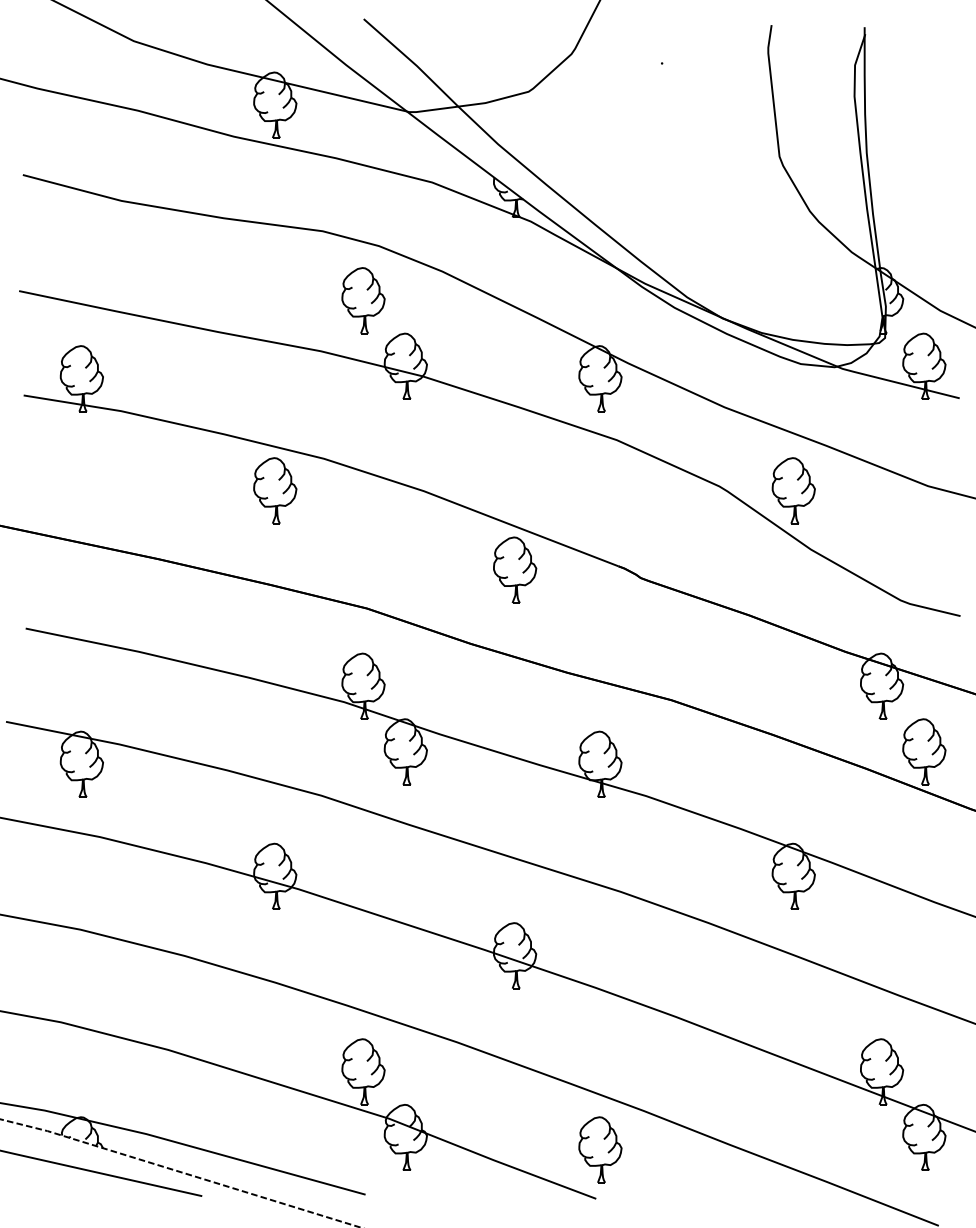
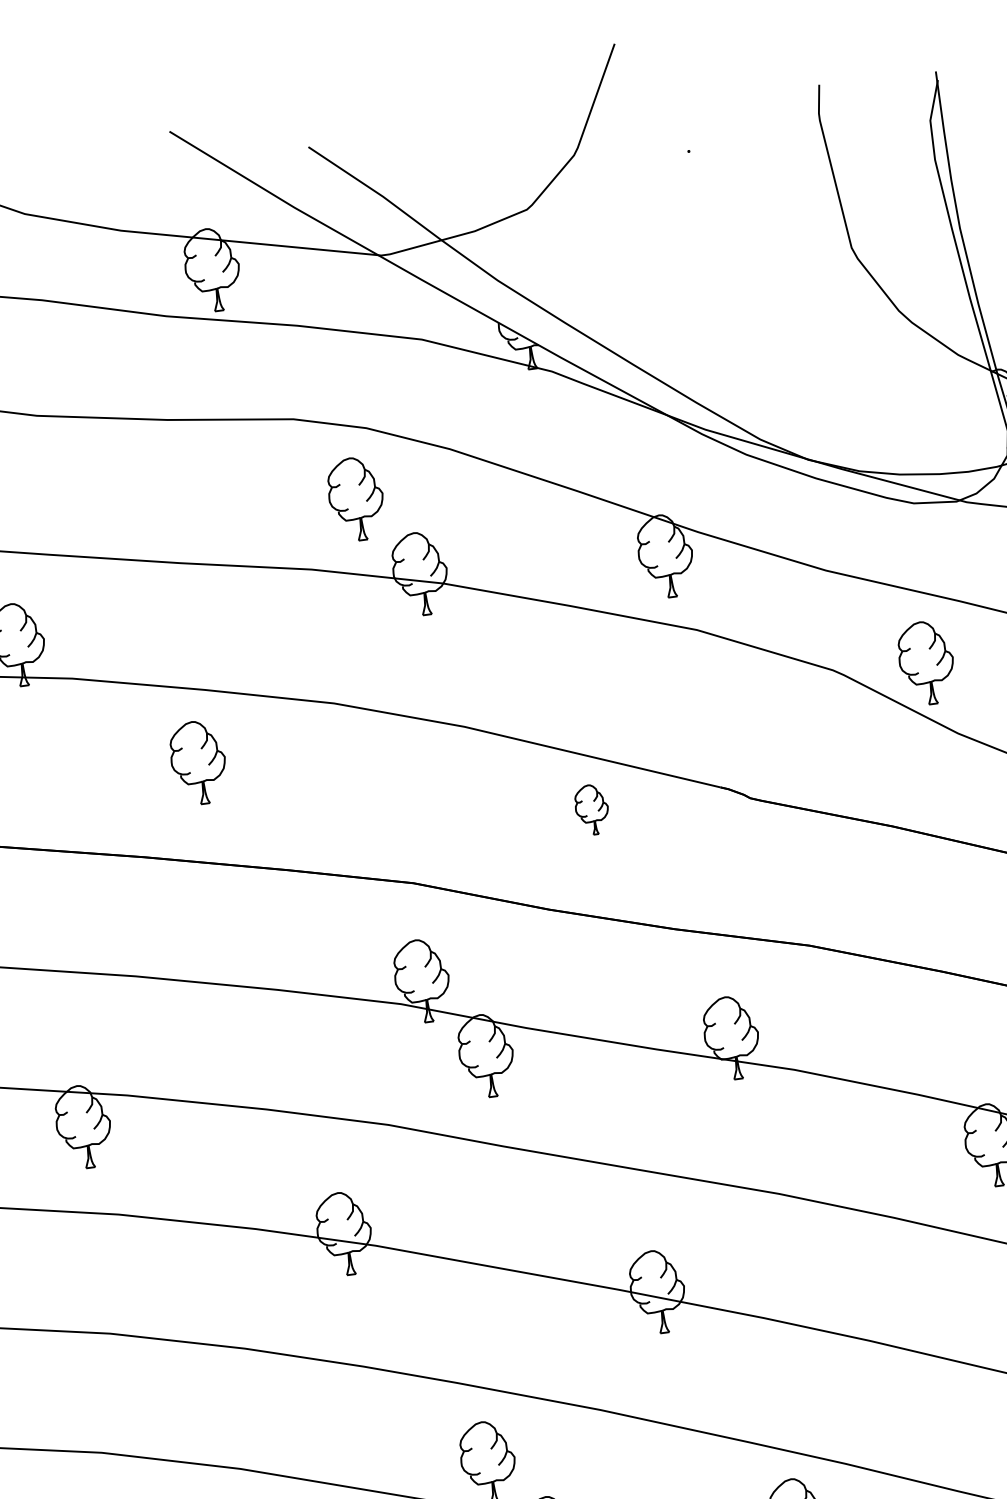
part: (275, 490) -> (198, 762), moved
part: (515, 569) -> (592, 809), size x0.6

